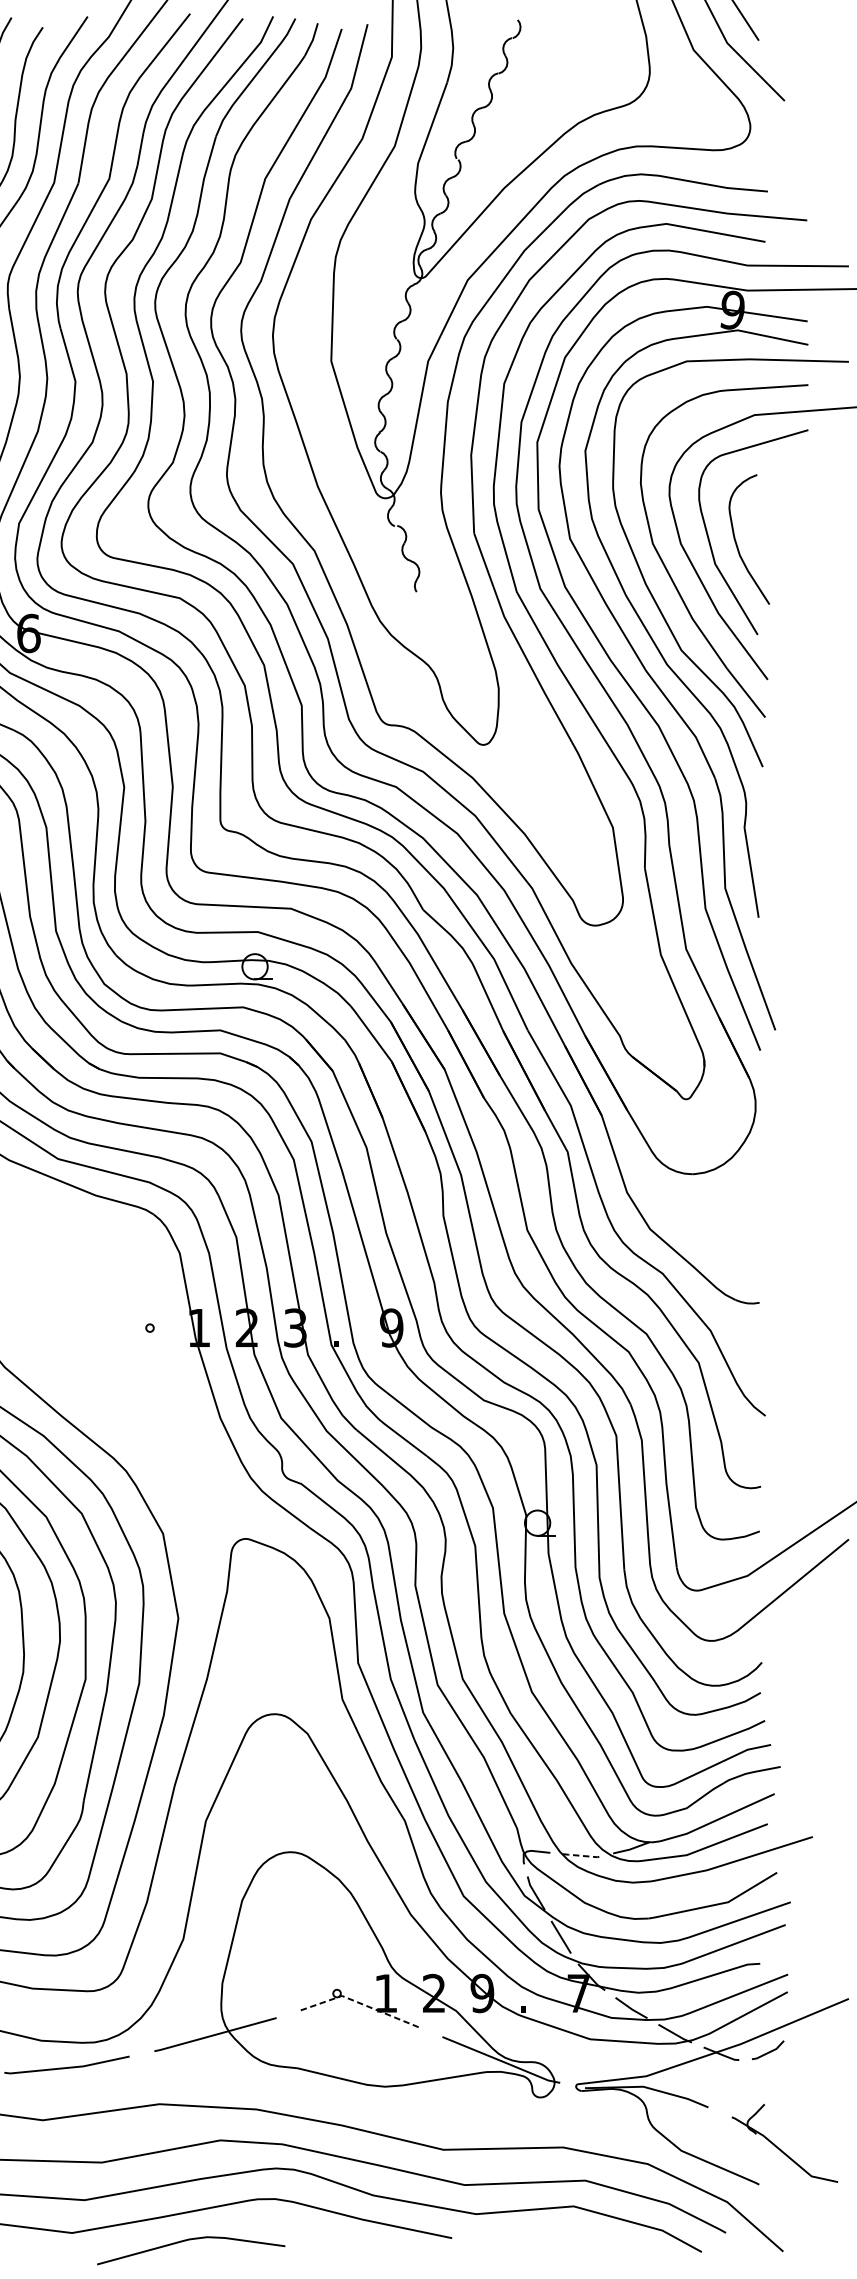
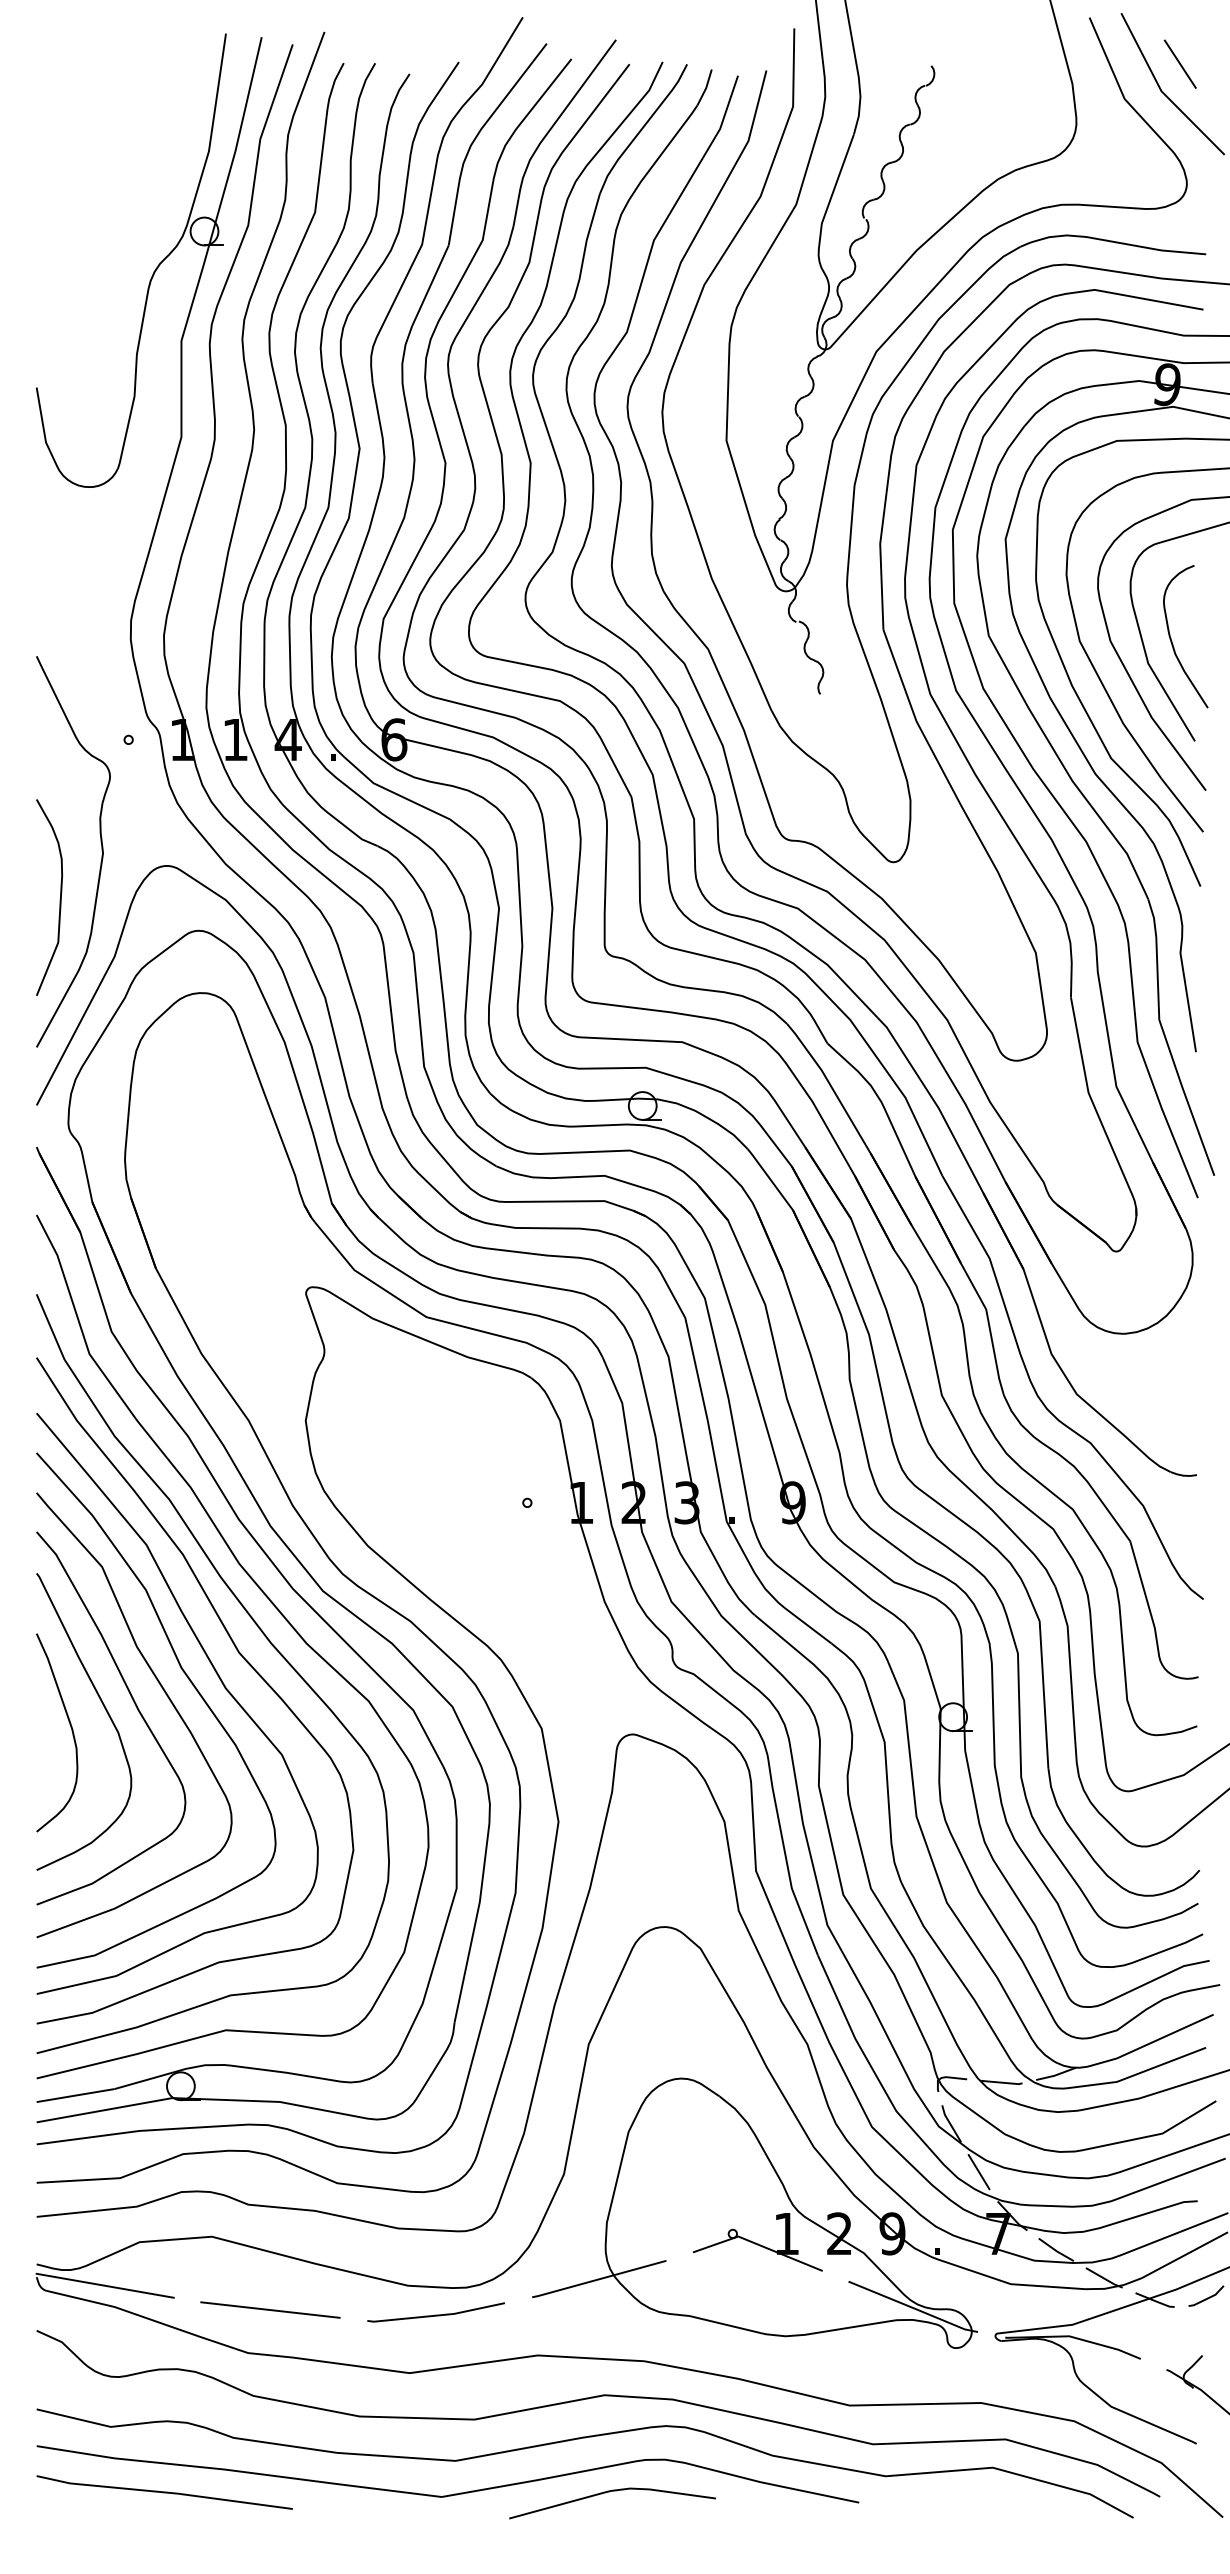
line: (582, 1855) -> (1002, 2082), dashed -> solid
line: (359, 2003) -> (757, 2244), dashed -> solid
curve: (188, 2240) -> (609, 2492), moved

